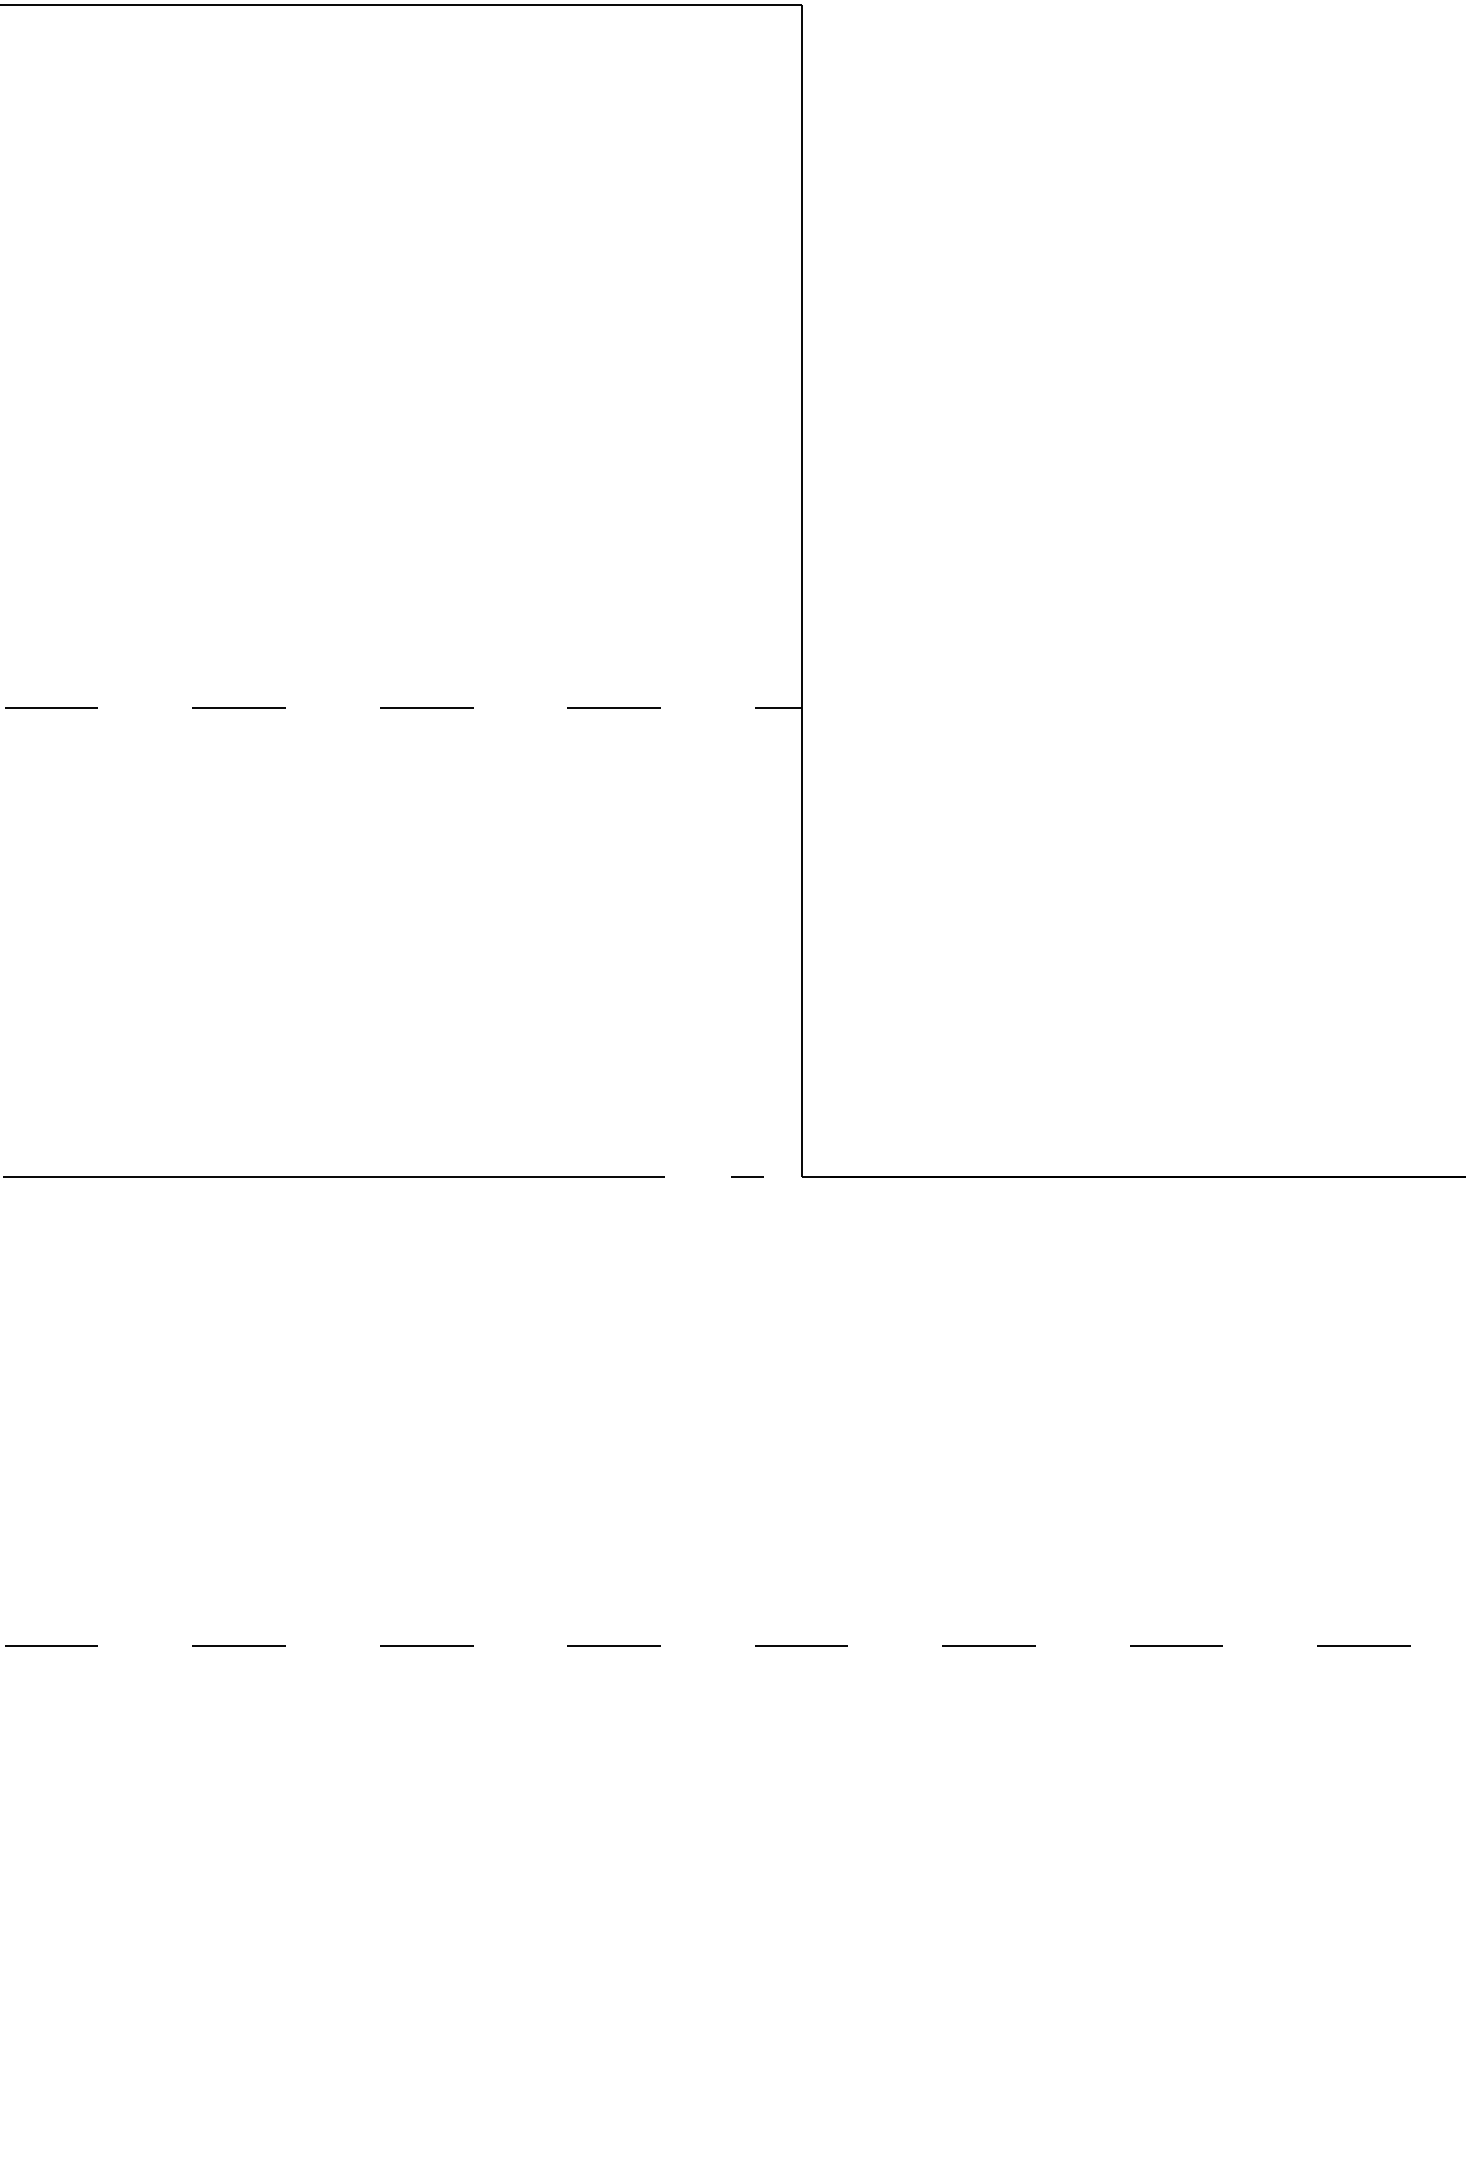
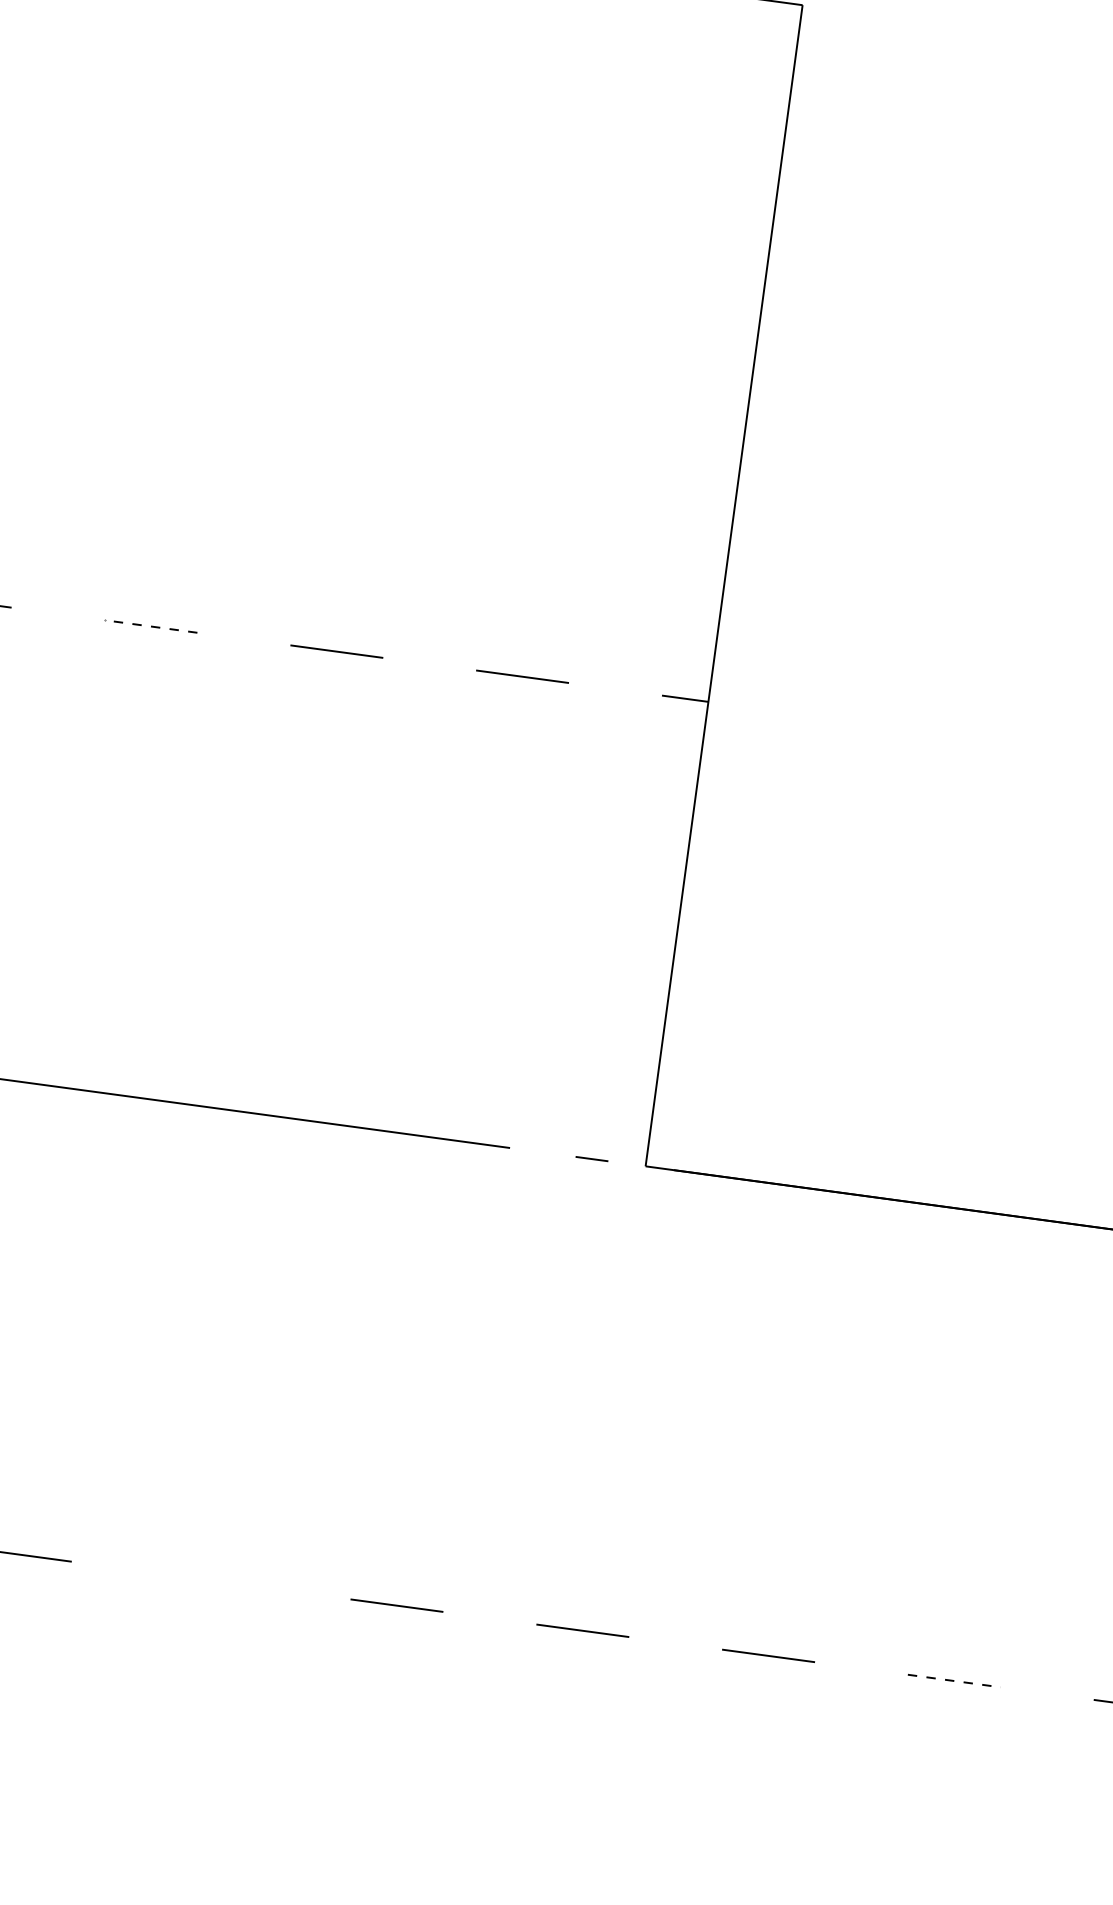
line: (239, 708) -> (151, 626), solid -> dashed
line: (426, 1645) -> (211, 1580), removed
line: (1176, 1645) -> (954, 1680), solid -> dashed

